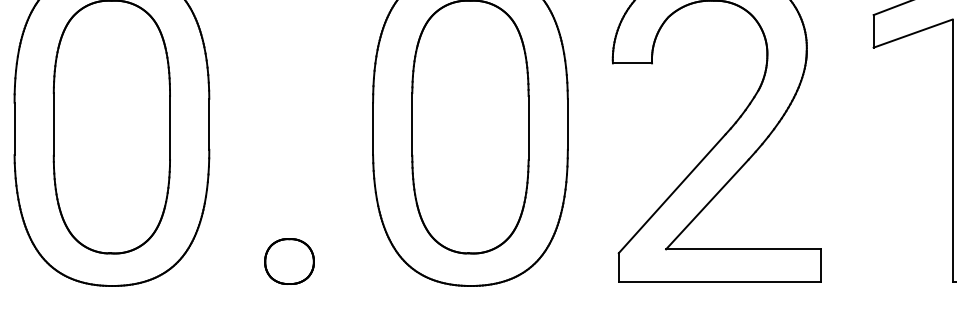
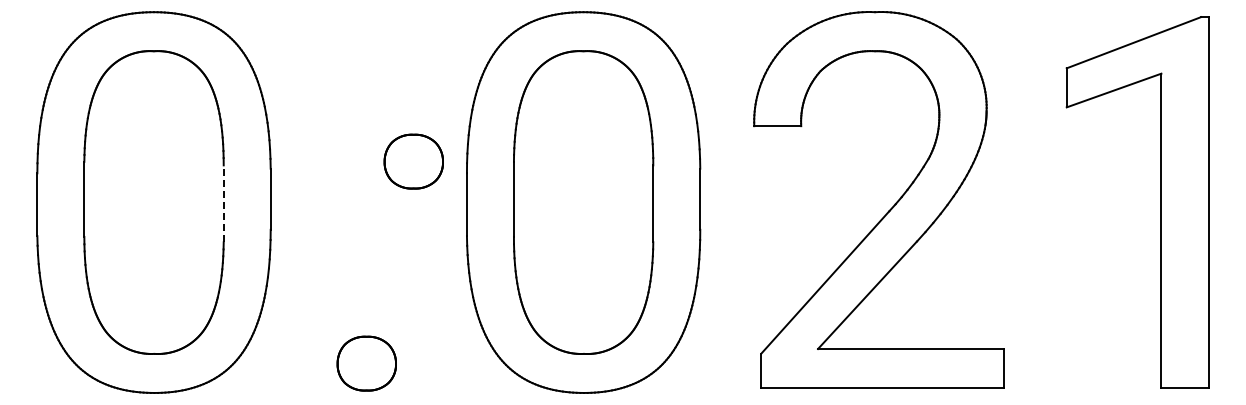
part: (328, 92) -> (413, 161), added
line: (169, 127) -> (223, 203), solid -> dashed

